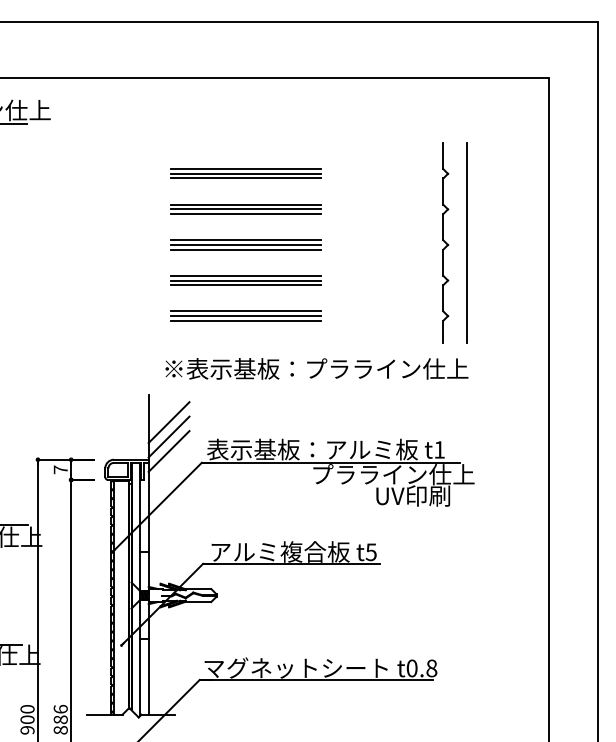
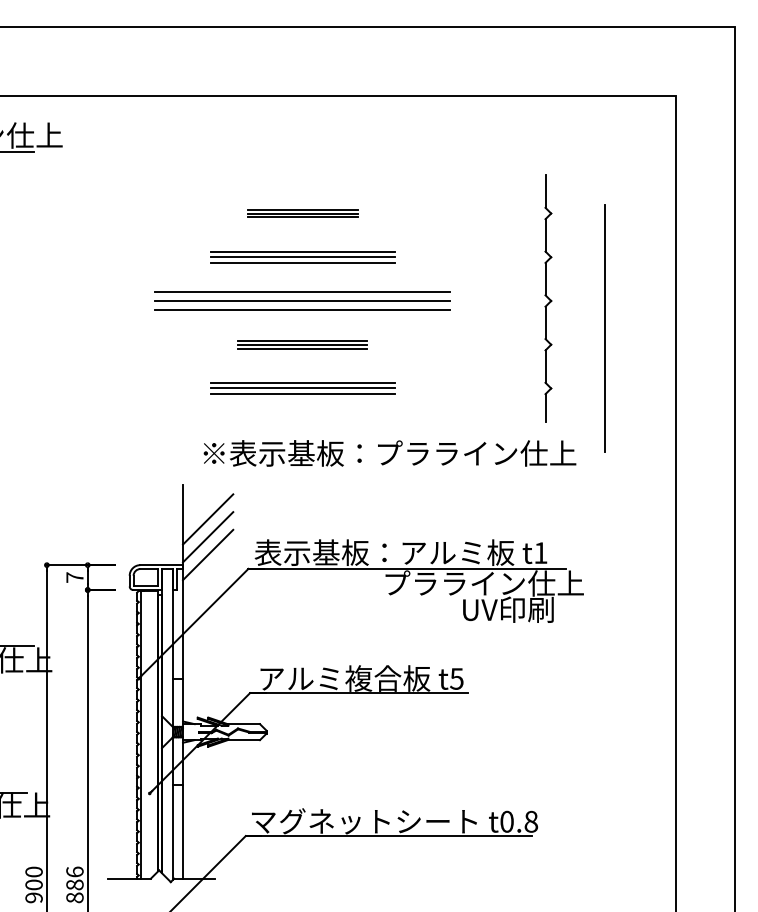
part: (245, 173) -> (302, 213), size x0.6
line: (466, 242) -> (604, 328), moved
part: (245, 244) -> (302, 300), size x1.6
part: (245, 280) -> (302, 344), size x0.7

